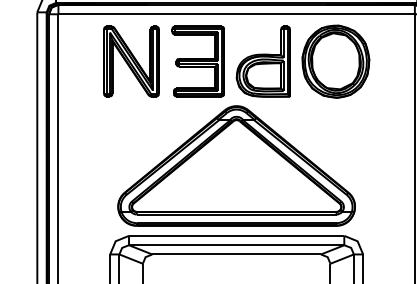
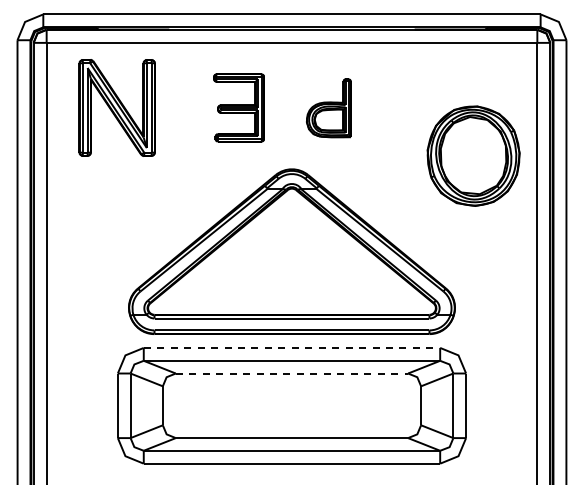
part: (130, 61) -> (116, 107), moved
part: (197, 61) -> (238, 107), size x0.7
part: (263, 61) -> (328, 108), size x0.6
part: (335, 61) -> (473, 155), moved
line: (237, 235) -> (292, 347), solid -> dashed
line: (237, 254) -> (292, 373), solid -> dashed

